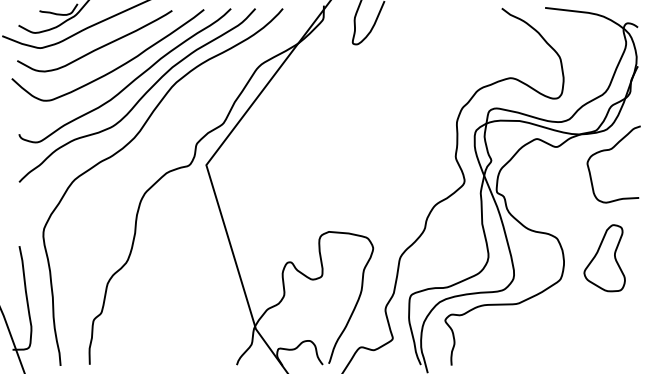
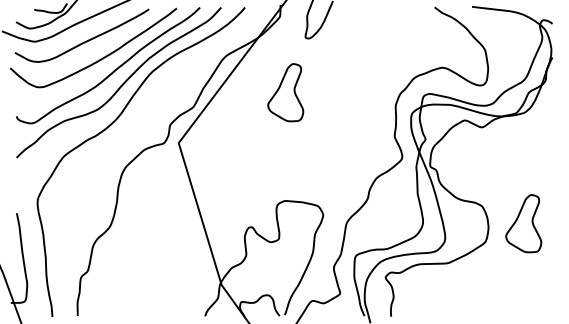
part: (329, 106) -> (285, 92), added
curve: (610, 150) -> (528, 130), removed

